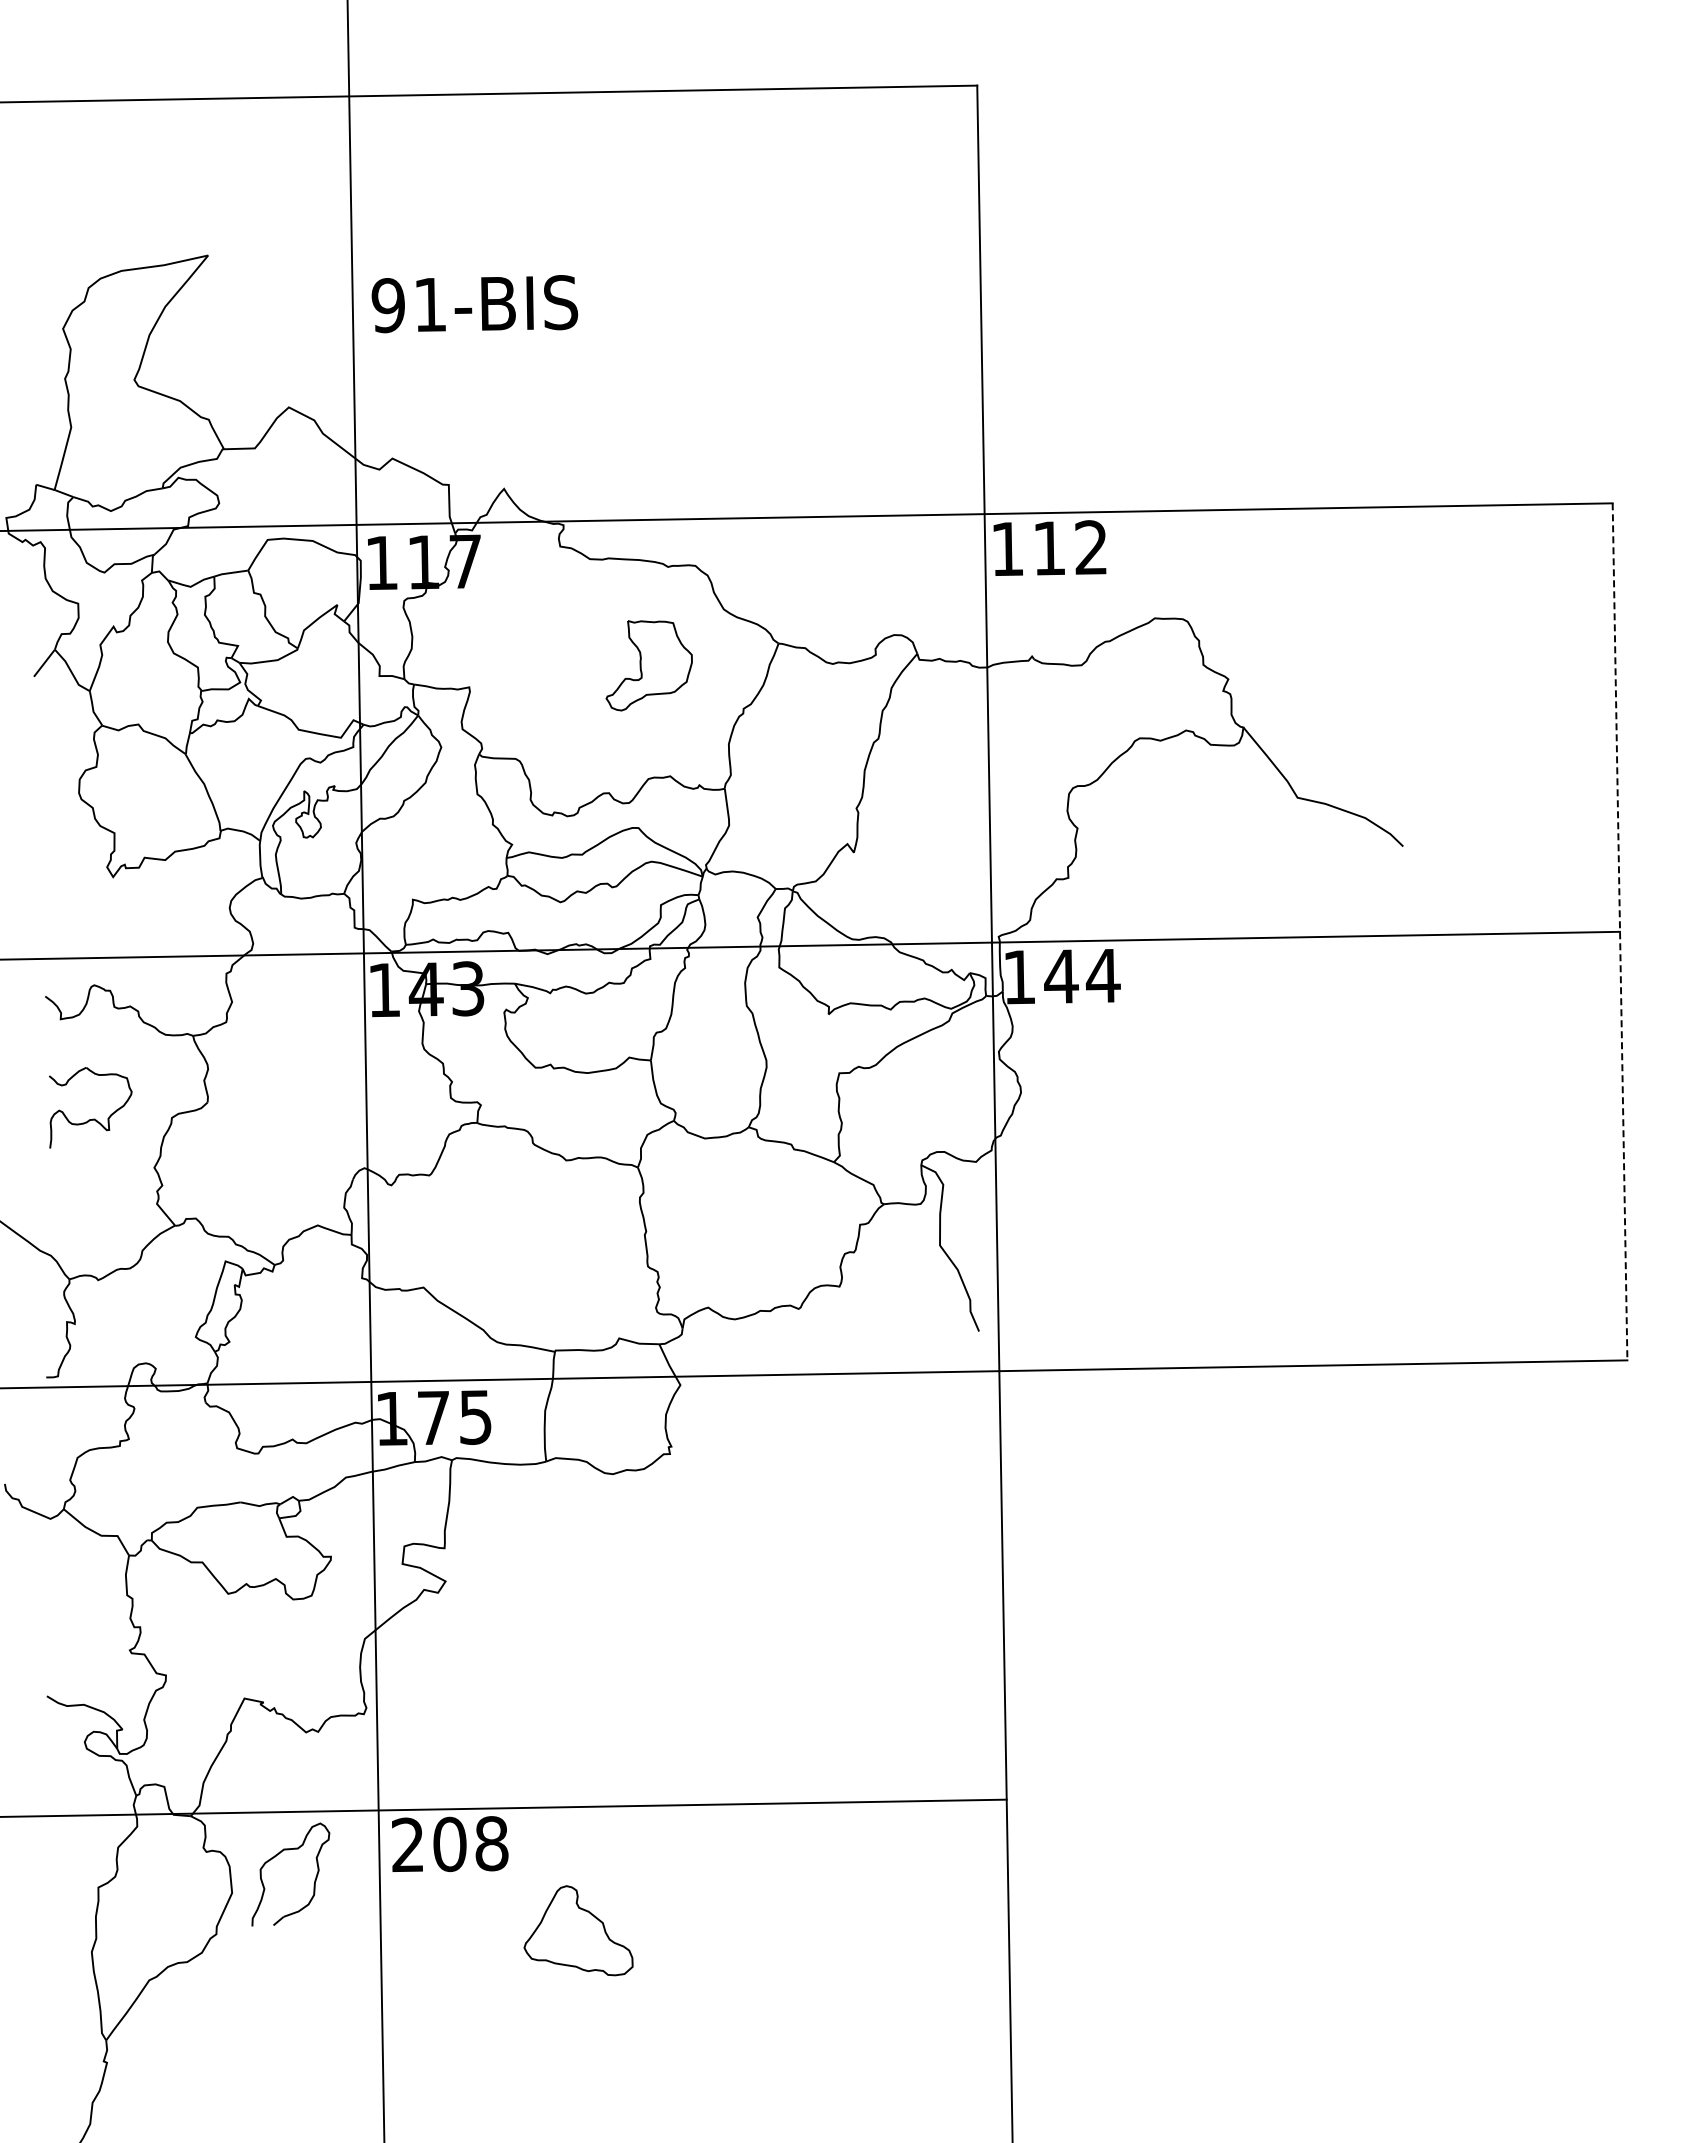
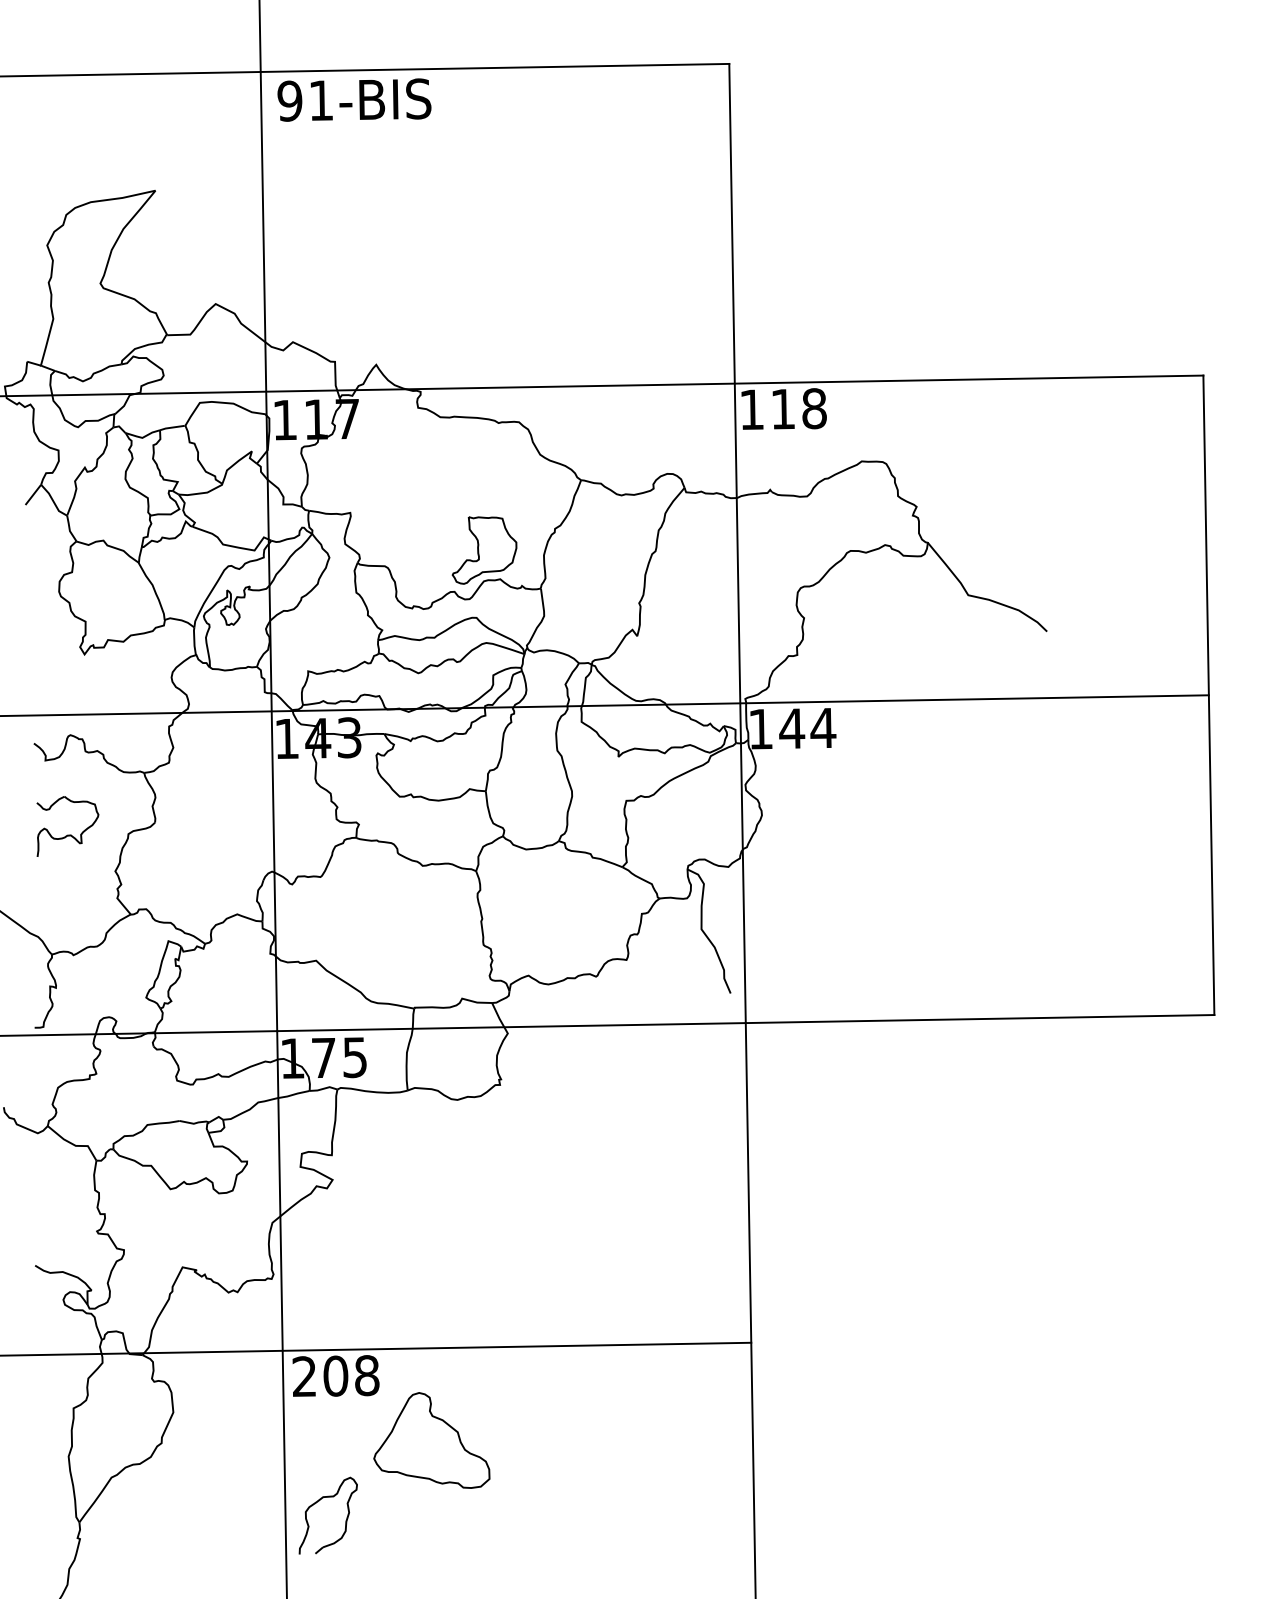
text: (474, 304) -> (354, 100), moved
text: (1091, 547) -> (814, 408), 112 -> 118
part: (648, 665) -> (484, 550), moved
line: (1620, 931) -> (1209, 695), dashed -> solid
part: (275, 1857) -> (316, 1503), moved
part: (578, 1930) -> (431, 1440), size x1.43

